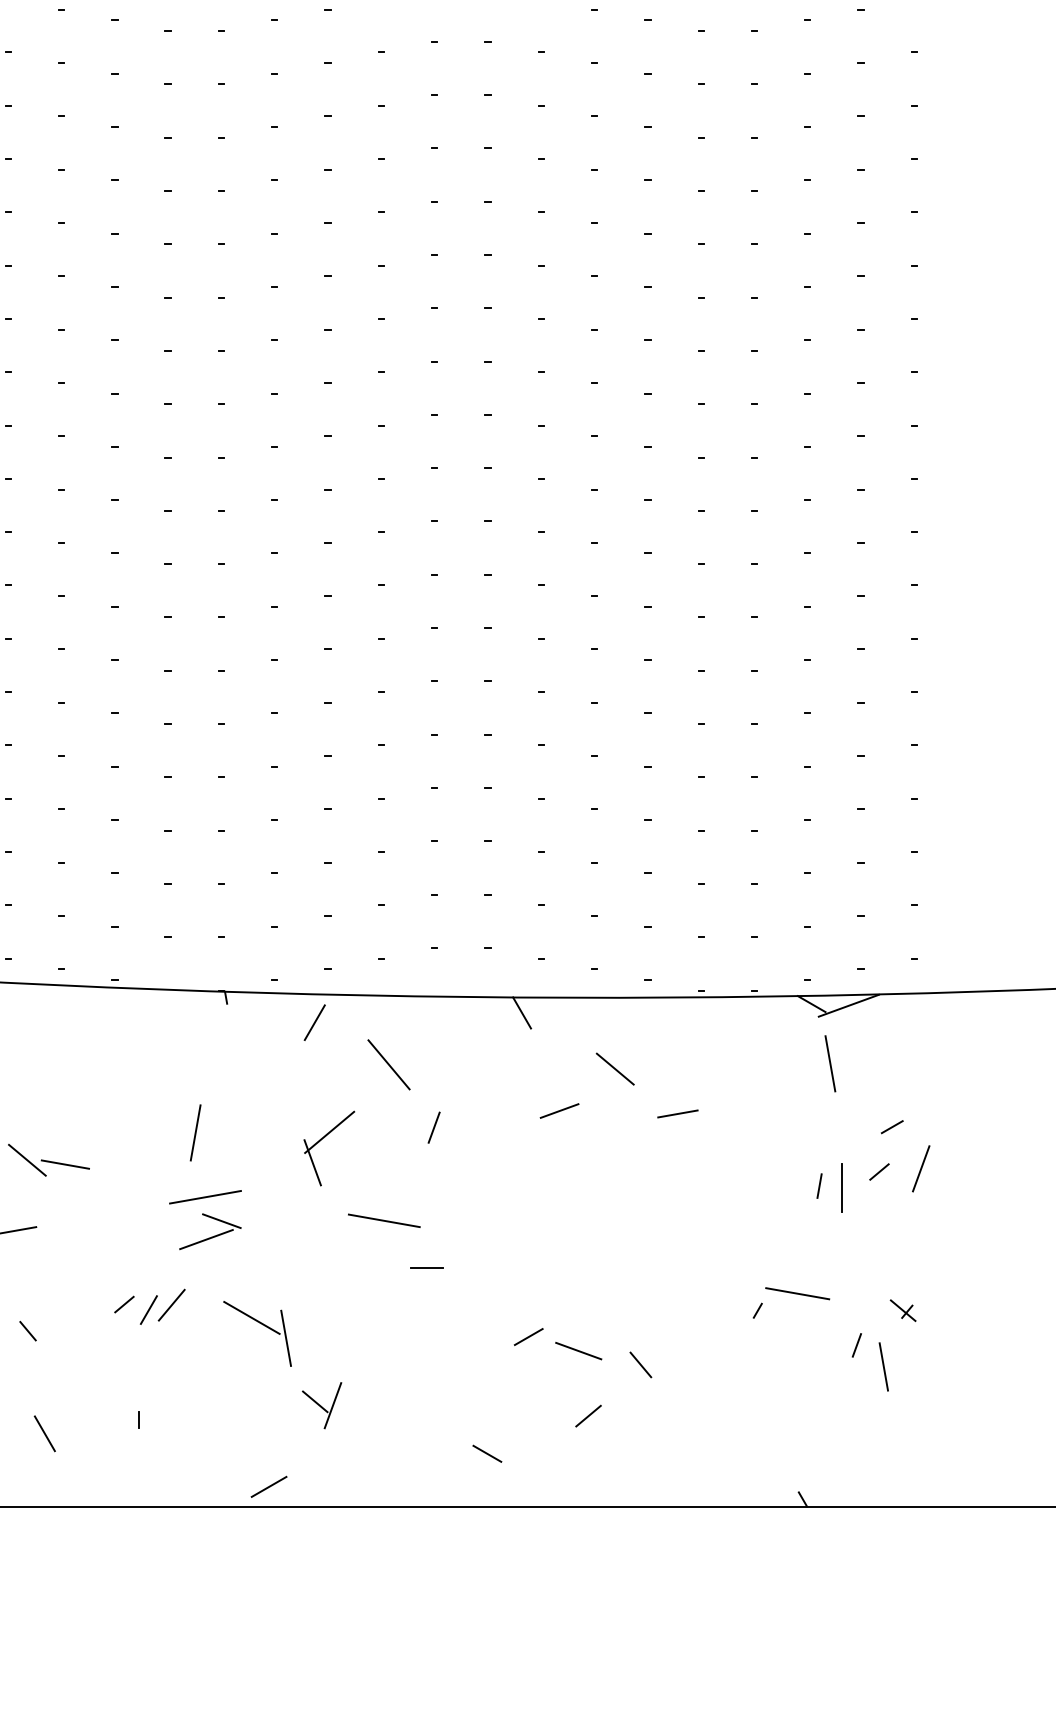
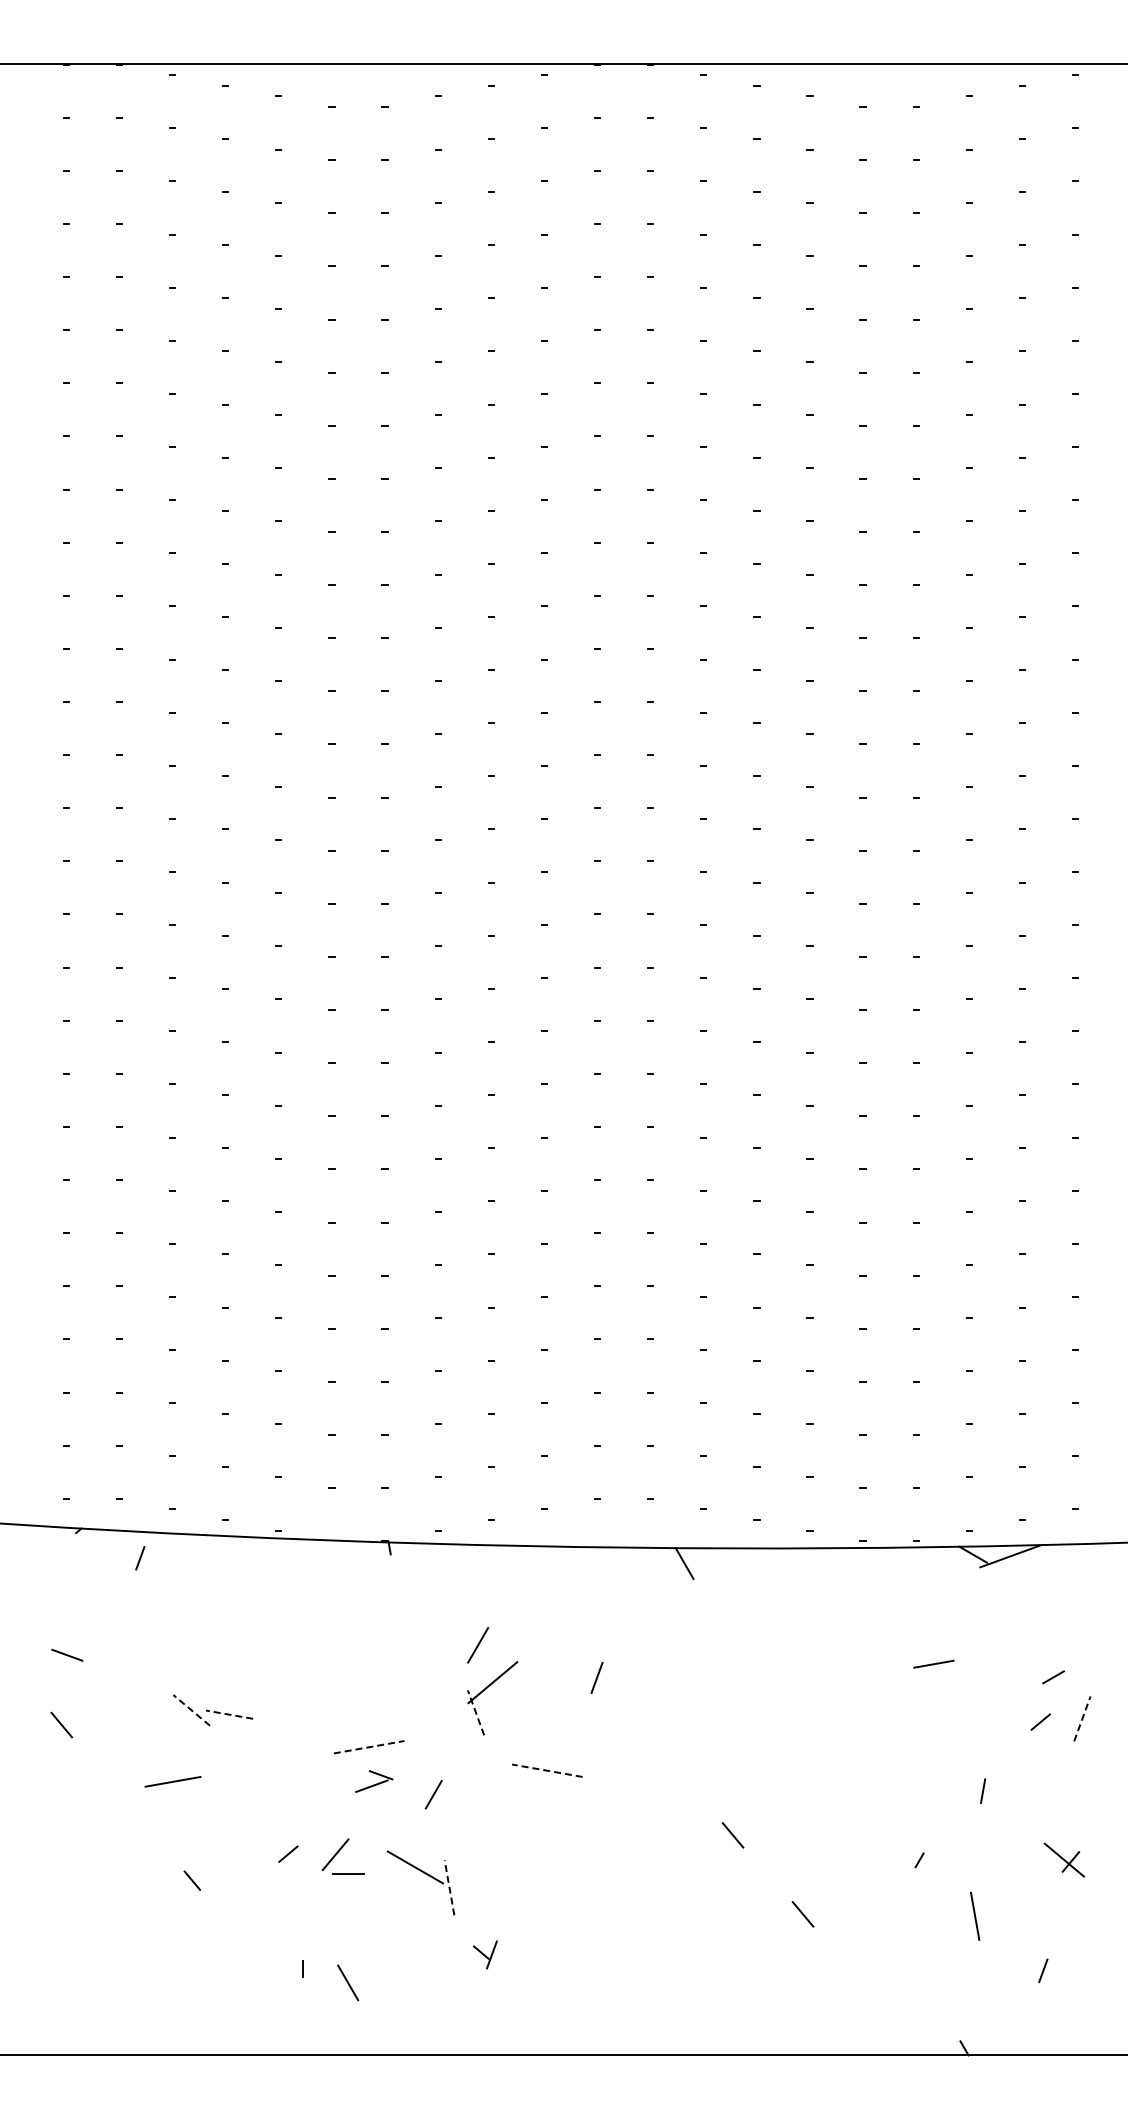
line: (315, 1022) -> (478, 1645), moved
line: (830, 1063) -> (991, 1613), removed
line: (388, 1064) -> (551, 1614), removed
line: (615, 1069) -> (777, 1619), removed
line: (559, 1110) -> (721, 1660), removed
line: (677, 1113) -> (933, 1663), moved
line: (195, 1132) -> (359, 1682), removed
line: (27, 1160) -> (191, 1710), solid -> dashed
line: (313, 1162) -> (476, 1712), solid -> dashed
line: (65, 1164) -> (229, 1714), solid -> dashed
line: (921, 1168) -> (1082, 1718), solid -> dashed
line: (819, 1185) -> (983, 1790), moved
line: (842, 1187) -> (1003, 1737), removed
line: (205, 1197) -> (369, 1747), solid -> dashed
line: (384, 1220) -> (547, 1770), solid -> dashed
part: (210, 1231) -> (374, 1781), size x0.6
line: (426, 1266) -> (348, 1873), moved
line: (570, 1285) -> (732, 1835), added
line: (796, 1292) -> (958, 1842), removed
line: (148, 1309) -> (433, 1794), moved
part: (903, 1310) -> (1064, 1860), size x1.6
line: (528, 1337) -> (691, 1886), removed
line: (286, 1338) -> (449, 1887), solid -> dashed
line: (857, 1345) -> (1043, 1970), moved
line: (578, 1351) -> (740, 1900), removed
line: (884, 1366) -> (975, 1915), moved
part: (322, 1405) -> (485, 1954), size x0.6
line: (588, 1416) -> (750, 1965), removed
line: (45, 1433) -> (348, 1982), moved
line: (486, 1453) -> (649, 2002), removed
line: (269, 1486) -> (432, 2035), removed

